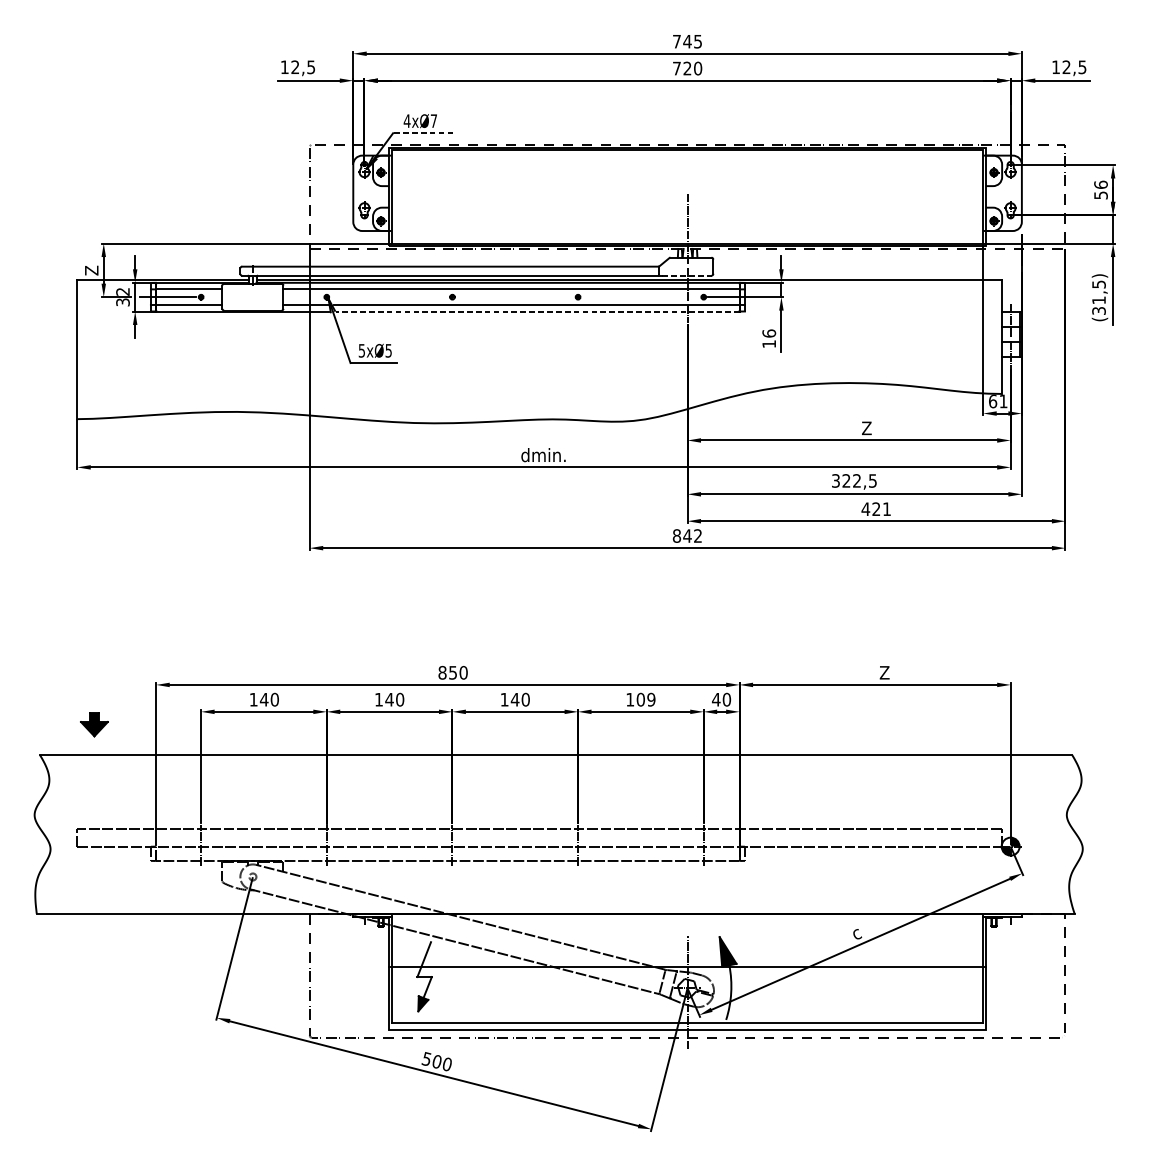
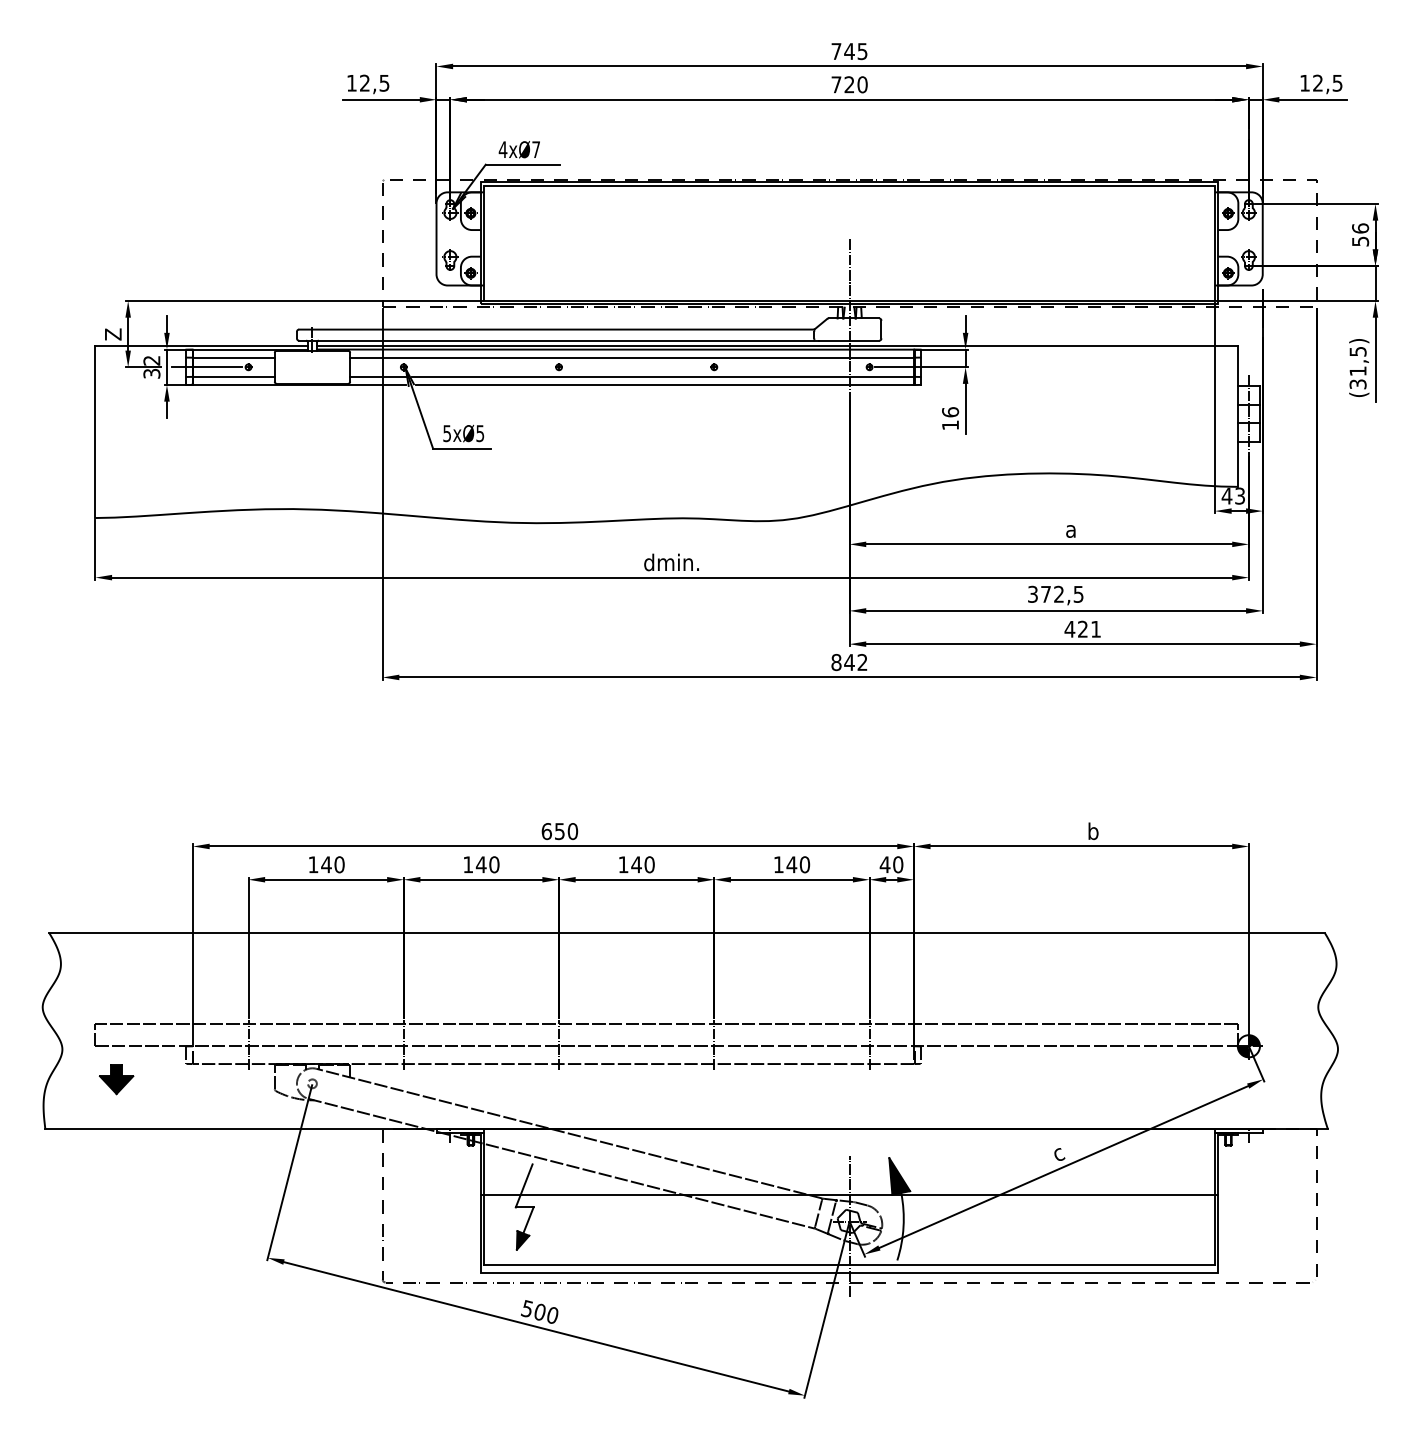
line: (422, 133) -> (522, 164), dashed -> solid
line: (687, 275) -> (849, 340), dashed -> solid
line: (537, 311) -> (664, 385), dashed -> solid
text: (997, 400) -> (1232, 495), 61 -> 43
text: (867, 428) -> (1071, 529), Z -> a
text: (846, 480) -> (1045, 593), 322,5 -> 372,5
text: (442, 672) -> (546, 831), 850 -> 650
text: (884, 672) -> (1093, 831), Z -> b
text: (645, 699) -> (797, 864), 109 -> 140
part: (94, 724) -> (116, 1079), moved

